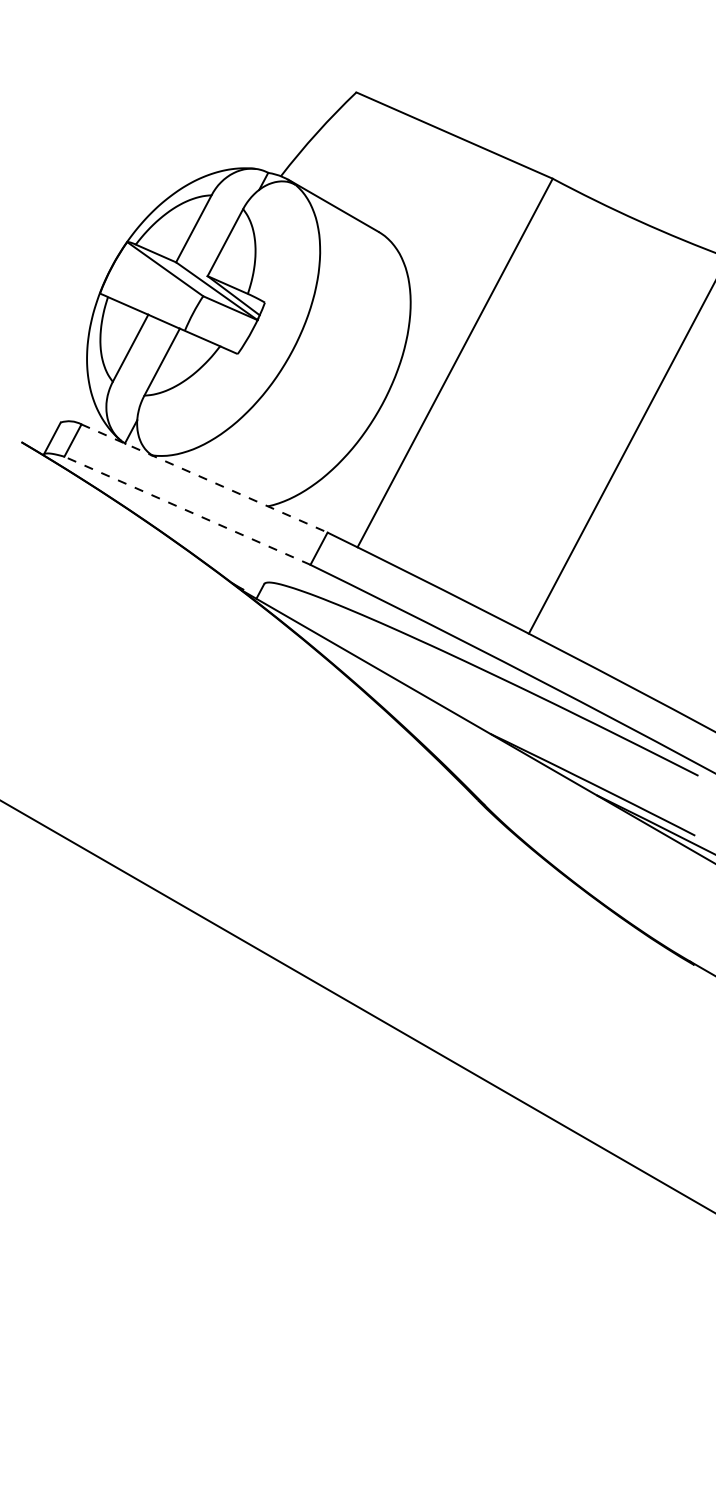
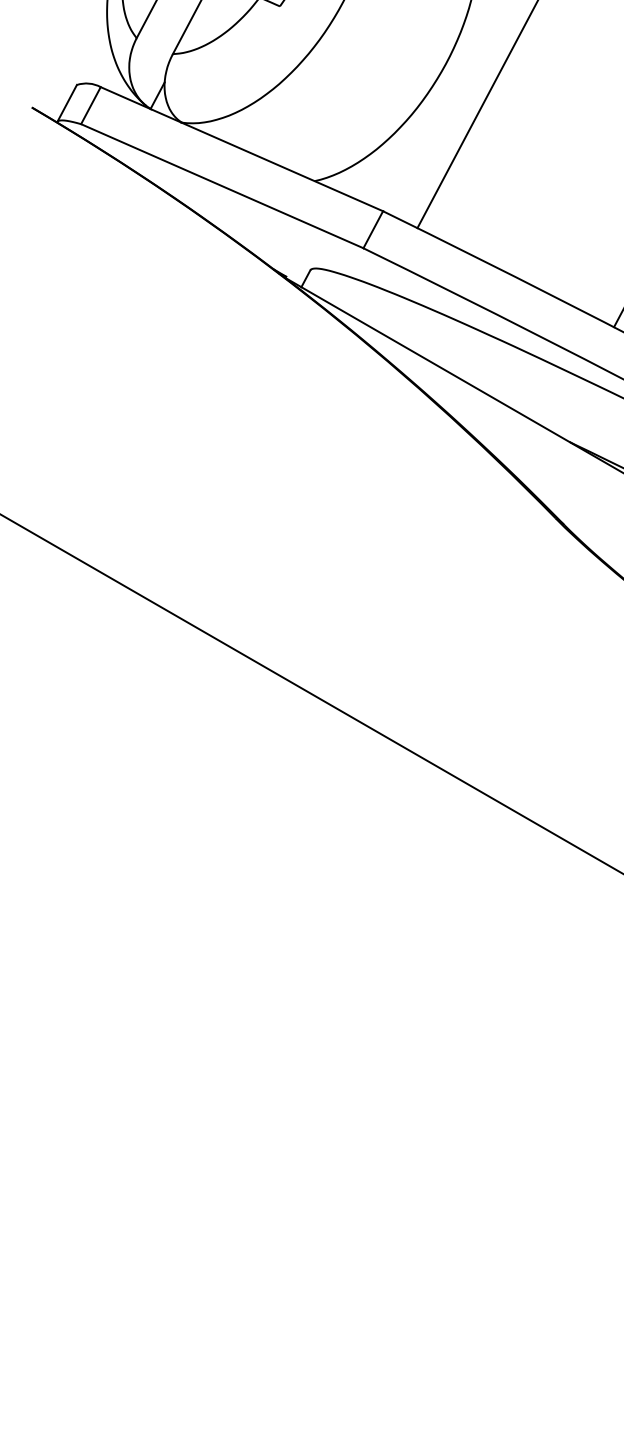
line: (205, 478) -> (242, 149), dashed -> solid
line: (187, 510) -> (222, 185), dashed -> solid

